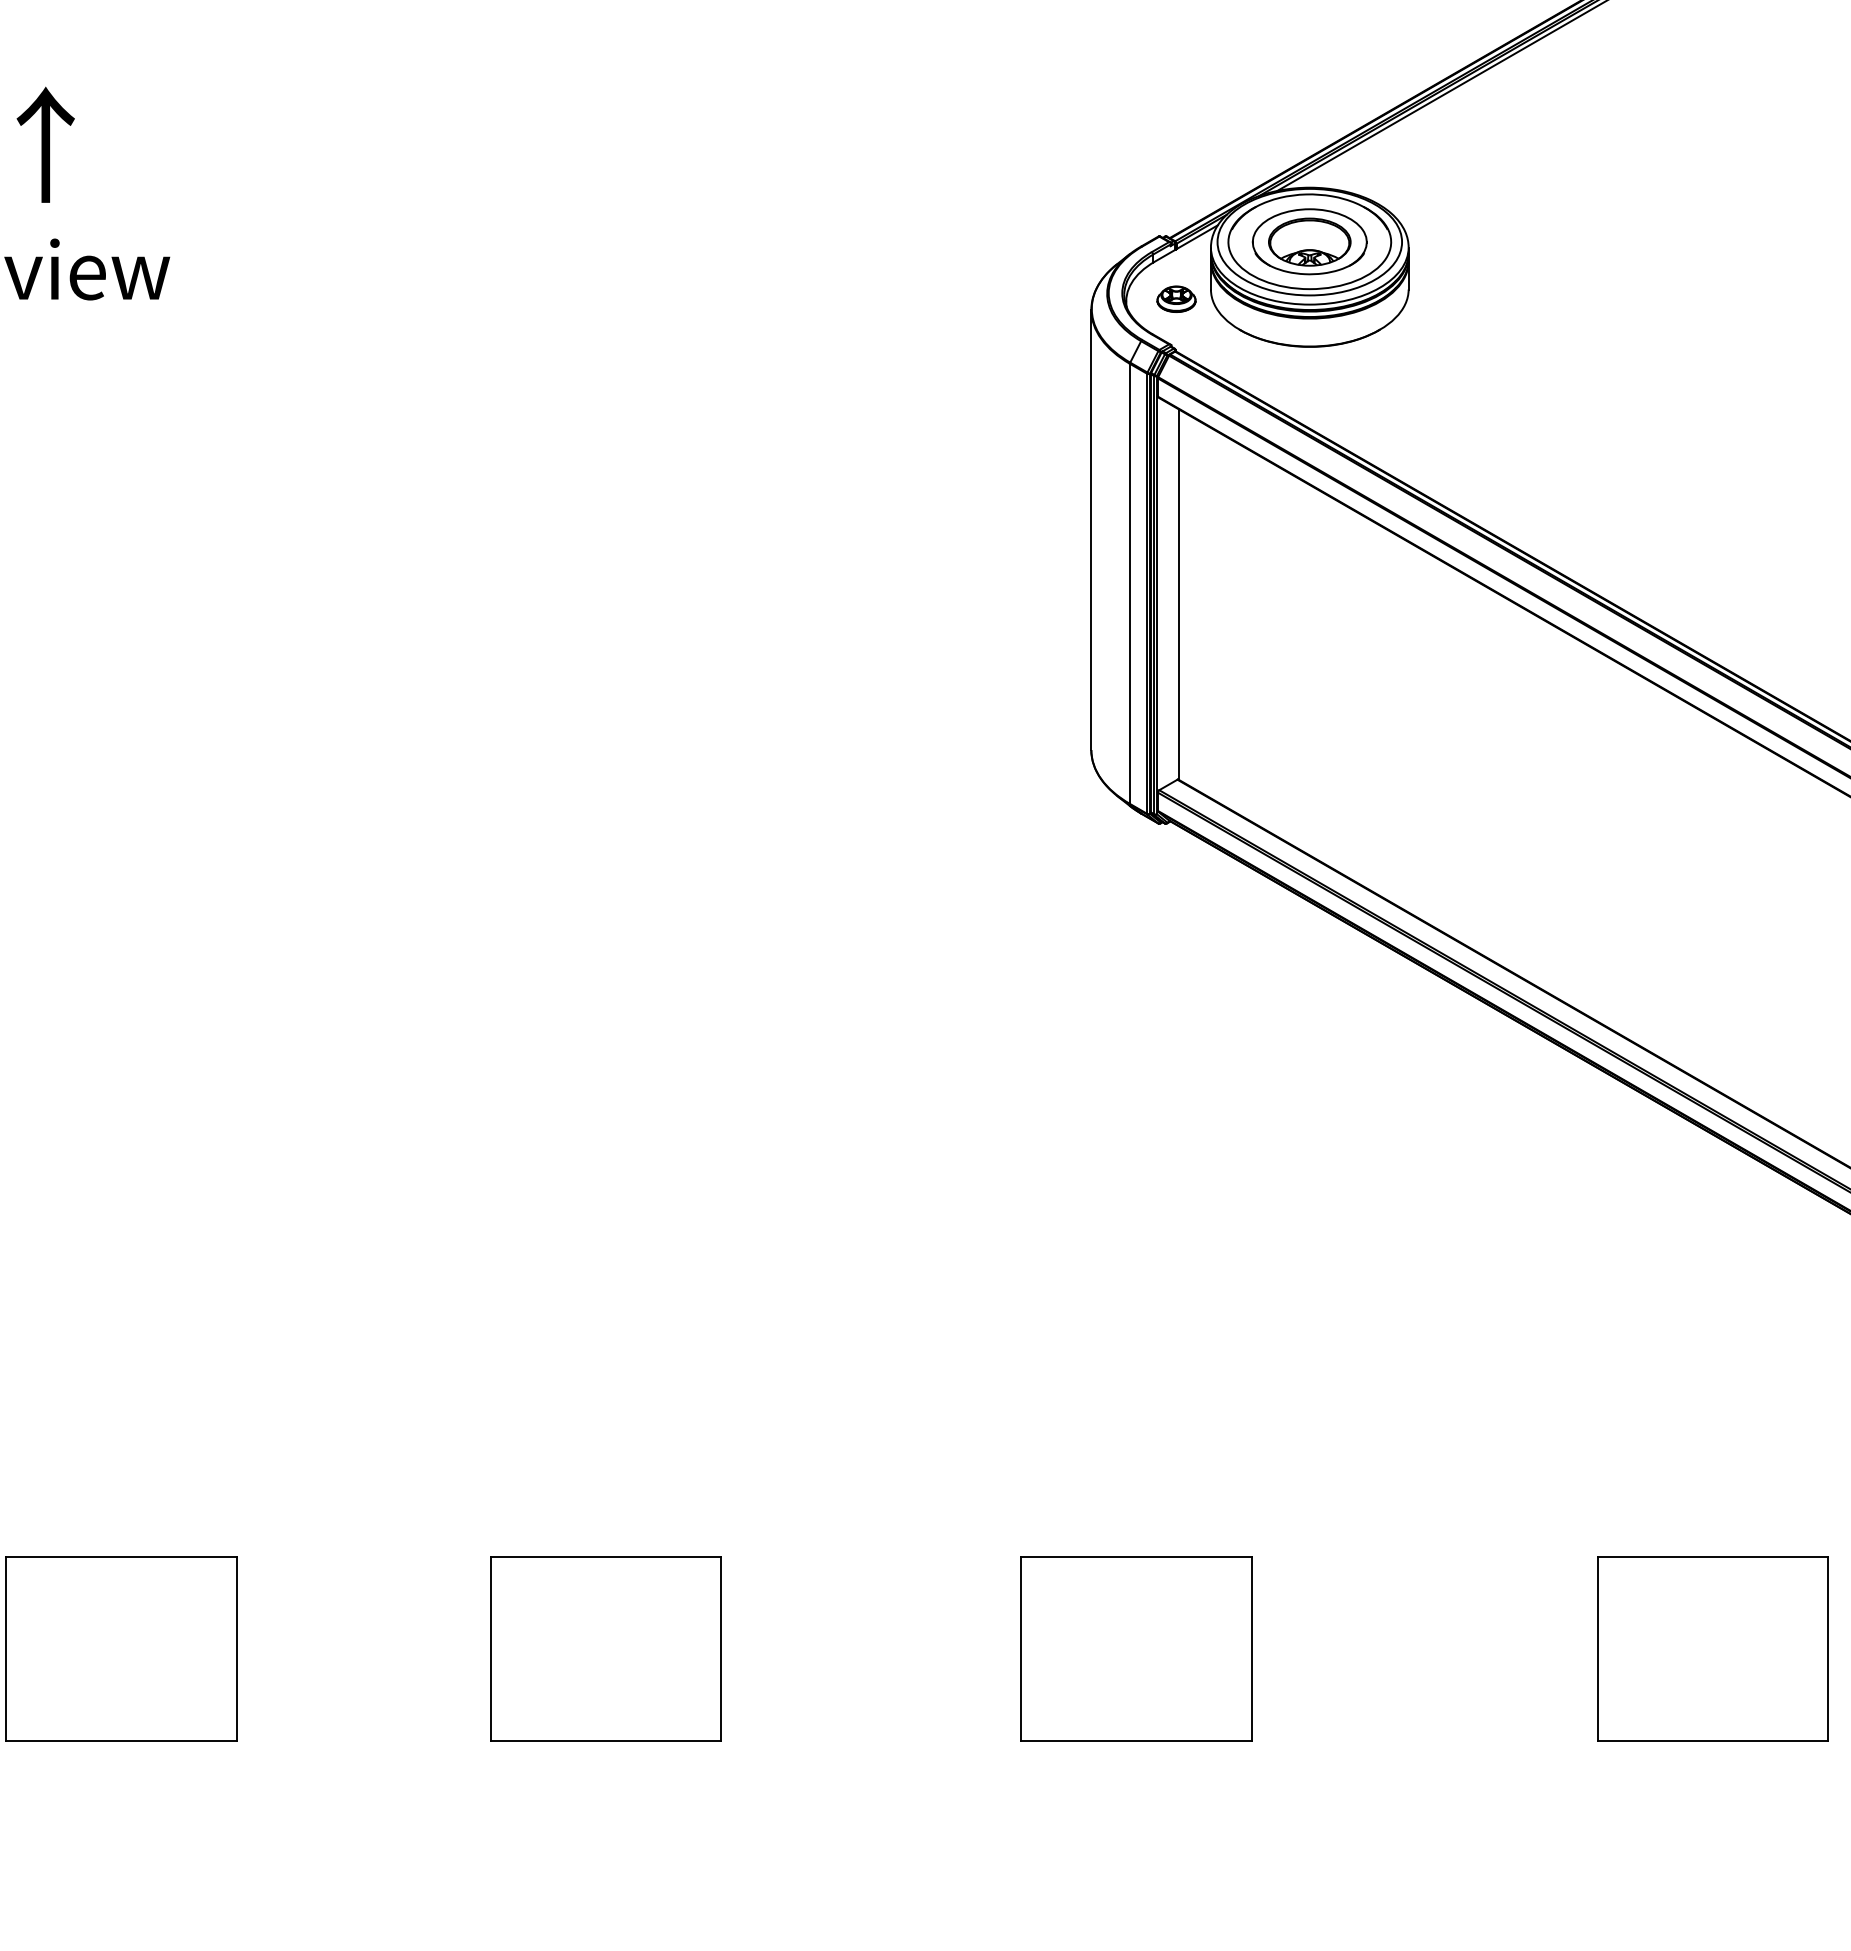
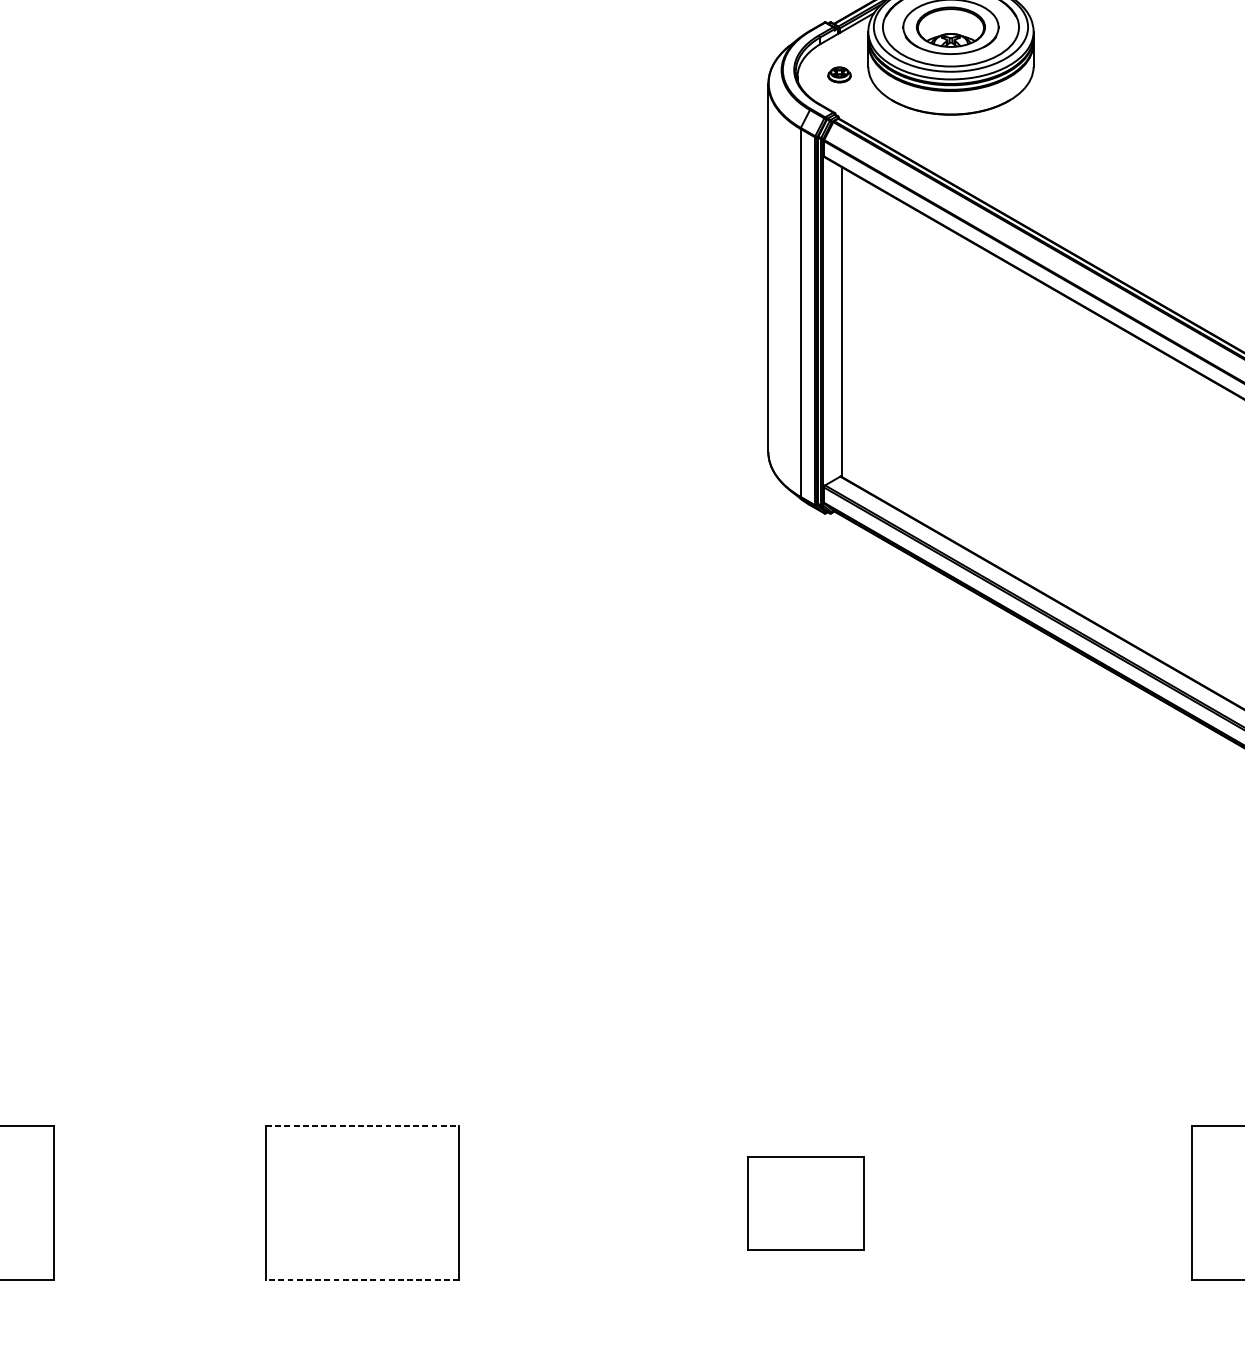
part: (1176, 298) -> (839, 74), size x0.7
line: (606, 1556) -> (363, 1126), solid -> dashed
part: (1136, 1648) -> (806, 1202), size x0.6
line: (605, 1741) -> (362, 1280), solid -> dashed

